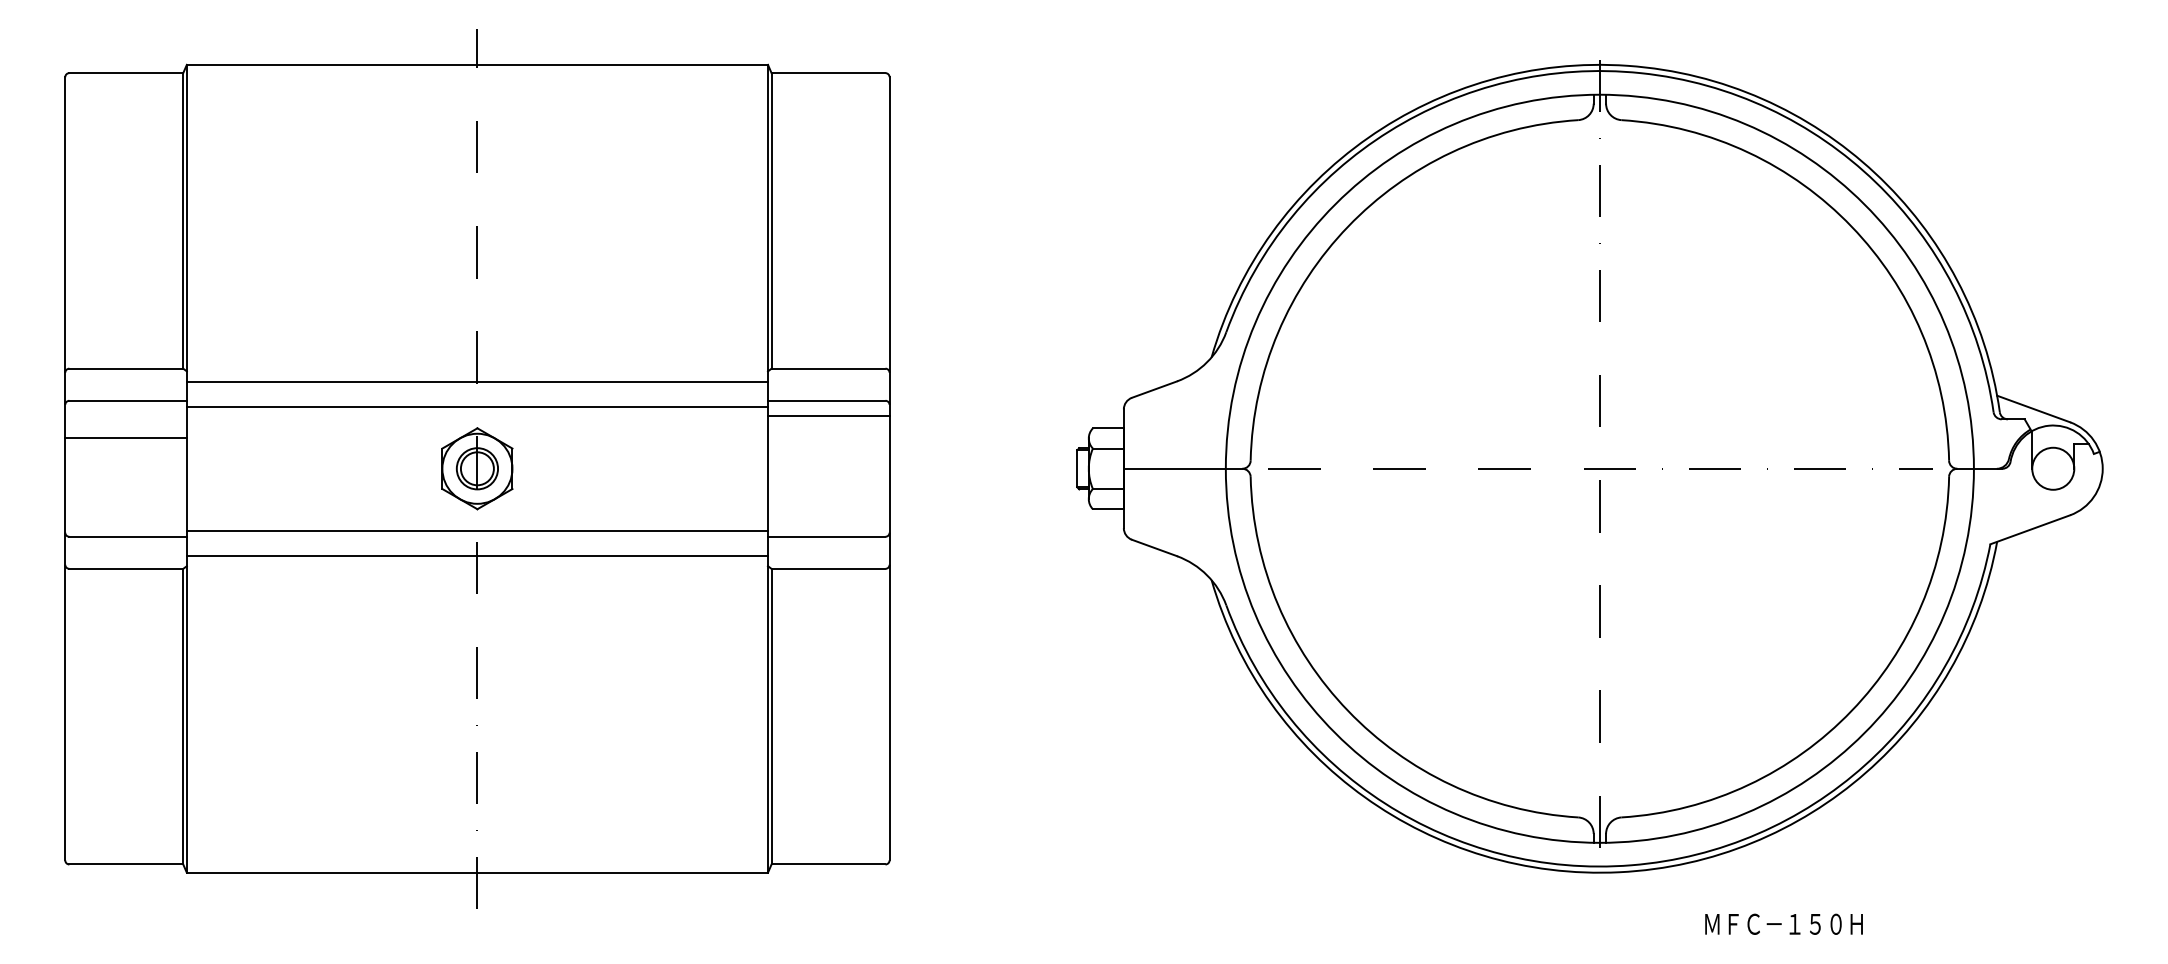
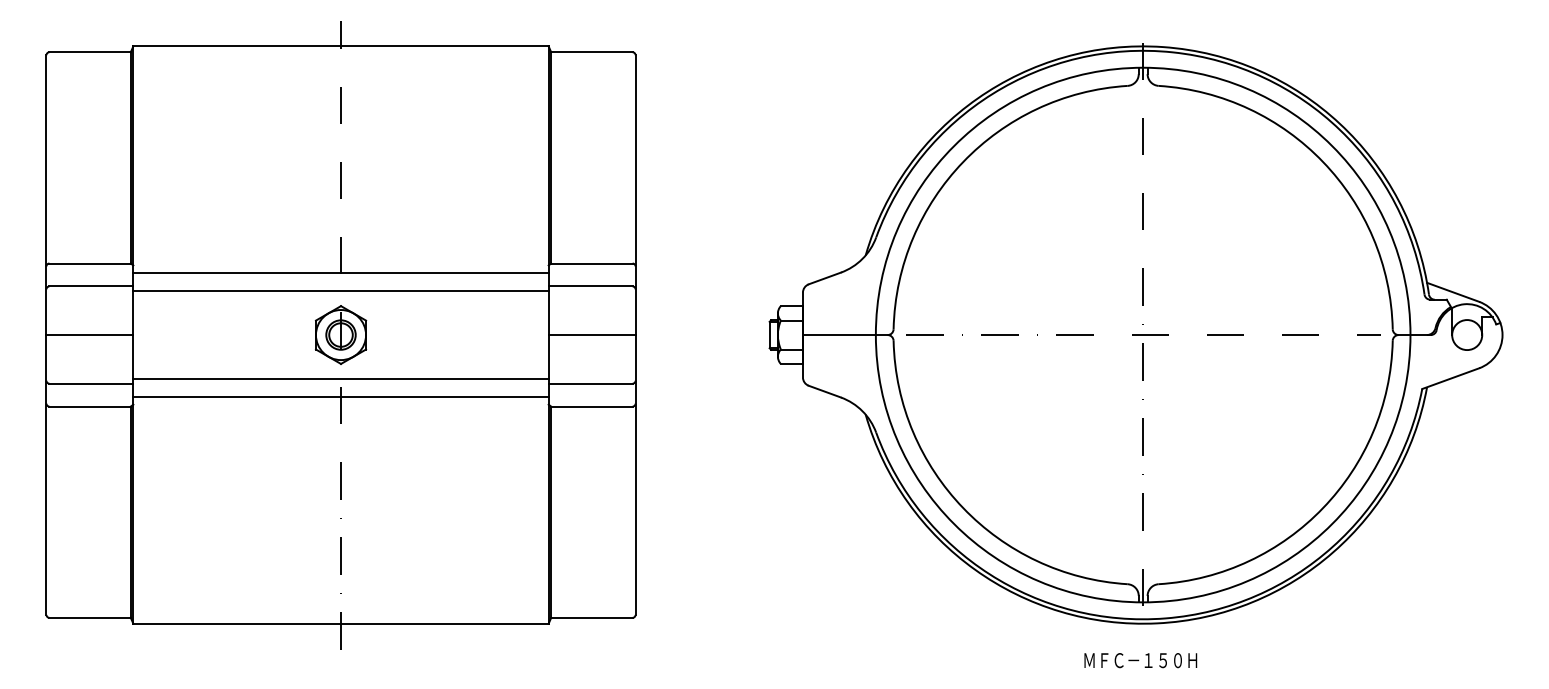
line: (827, 416) -> (591, 335), moved
line: (125, 438) -> (89, 335), moved
text: (1783, 924) -> (1140, 660), moved

